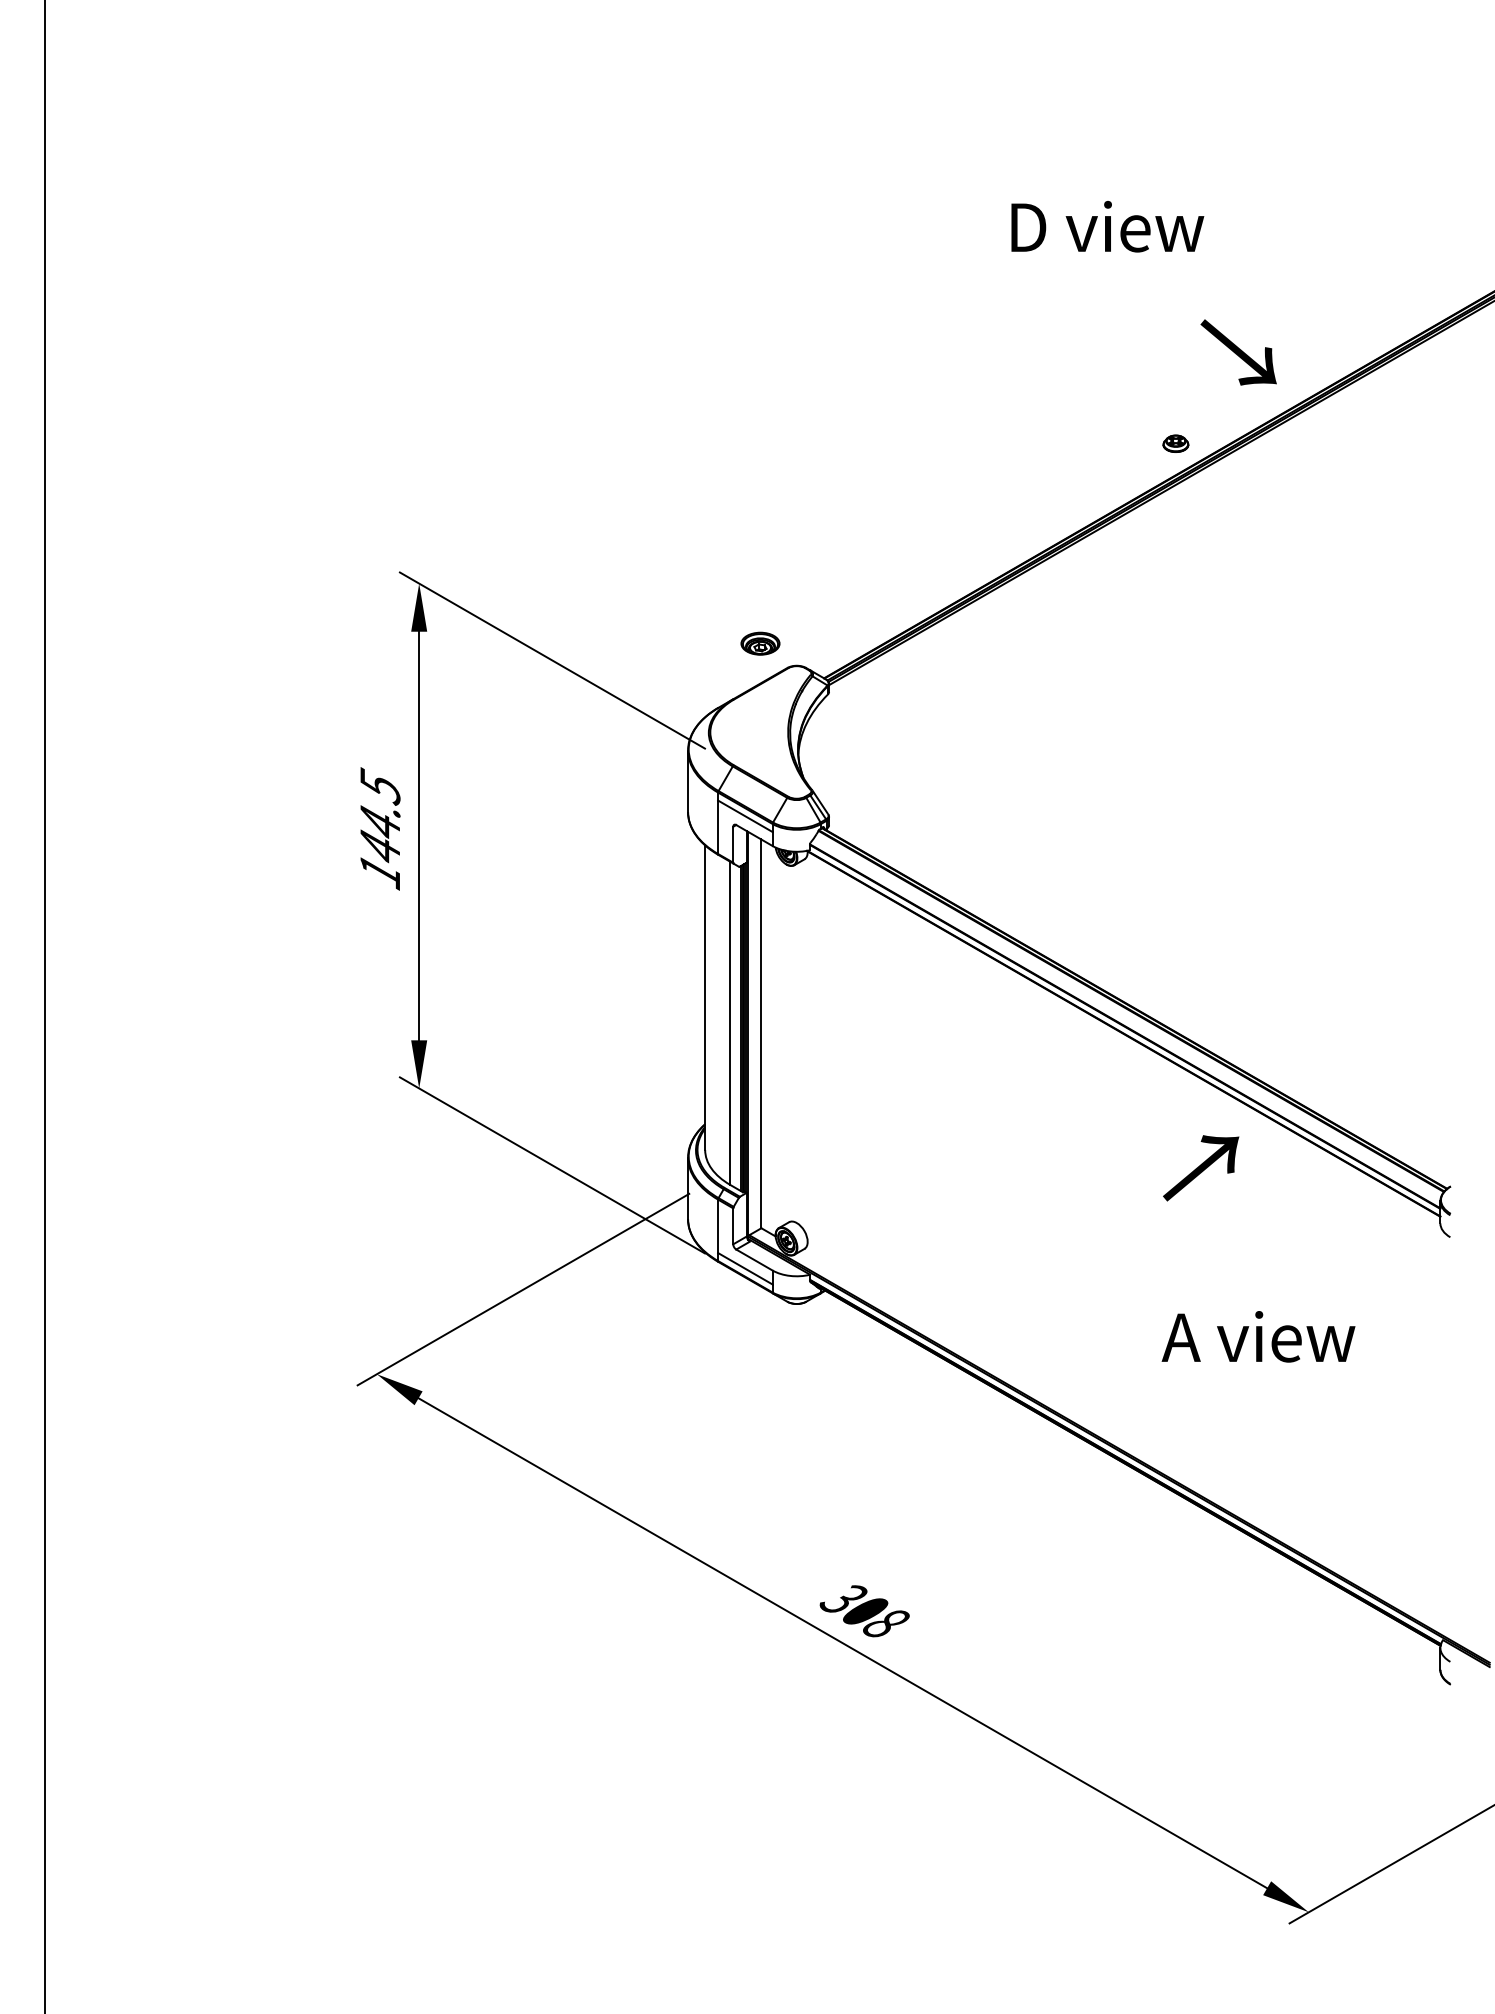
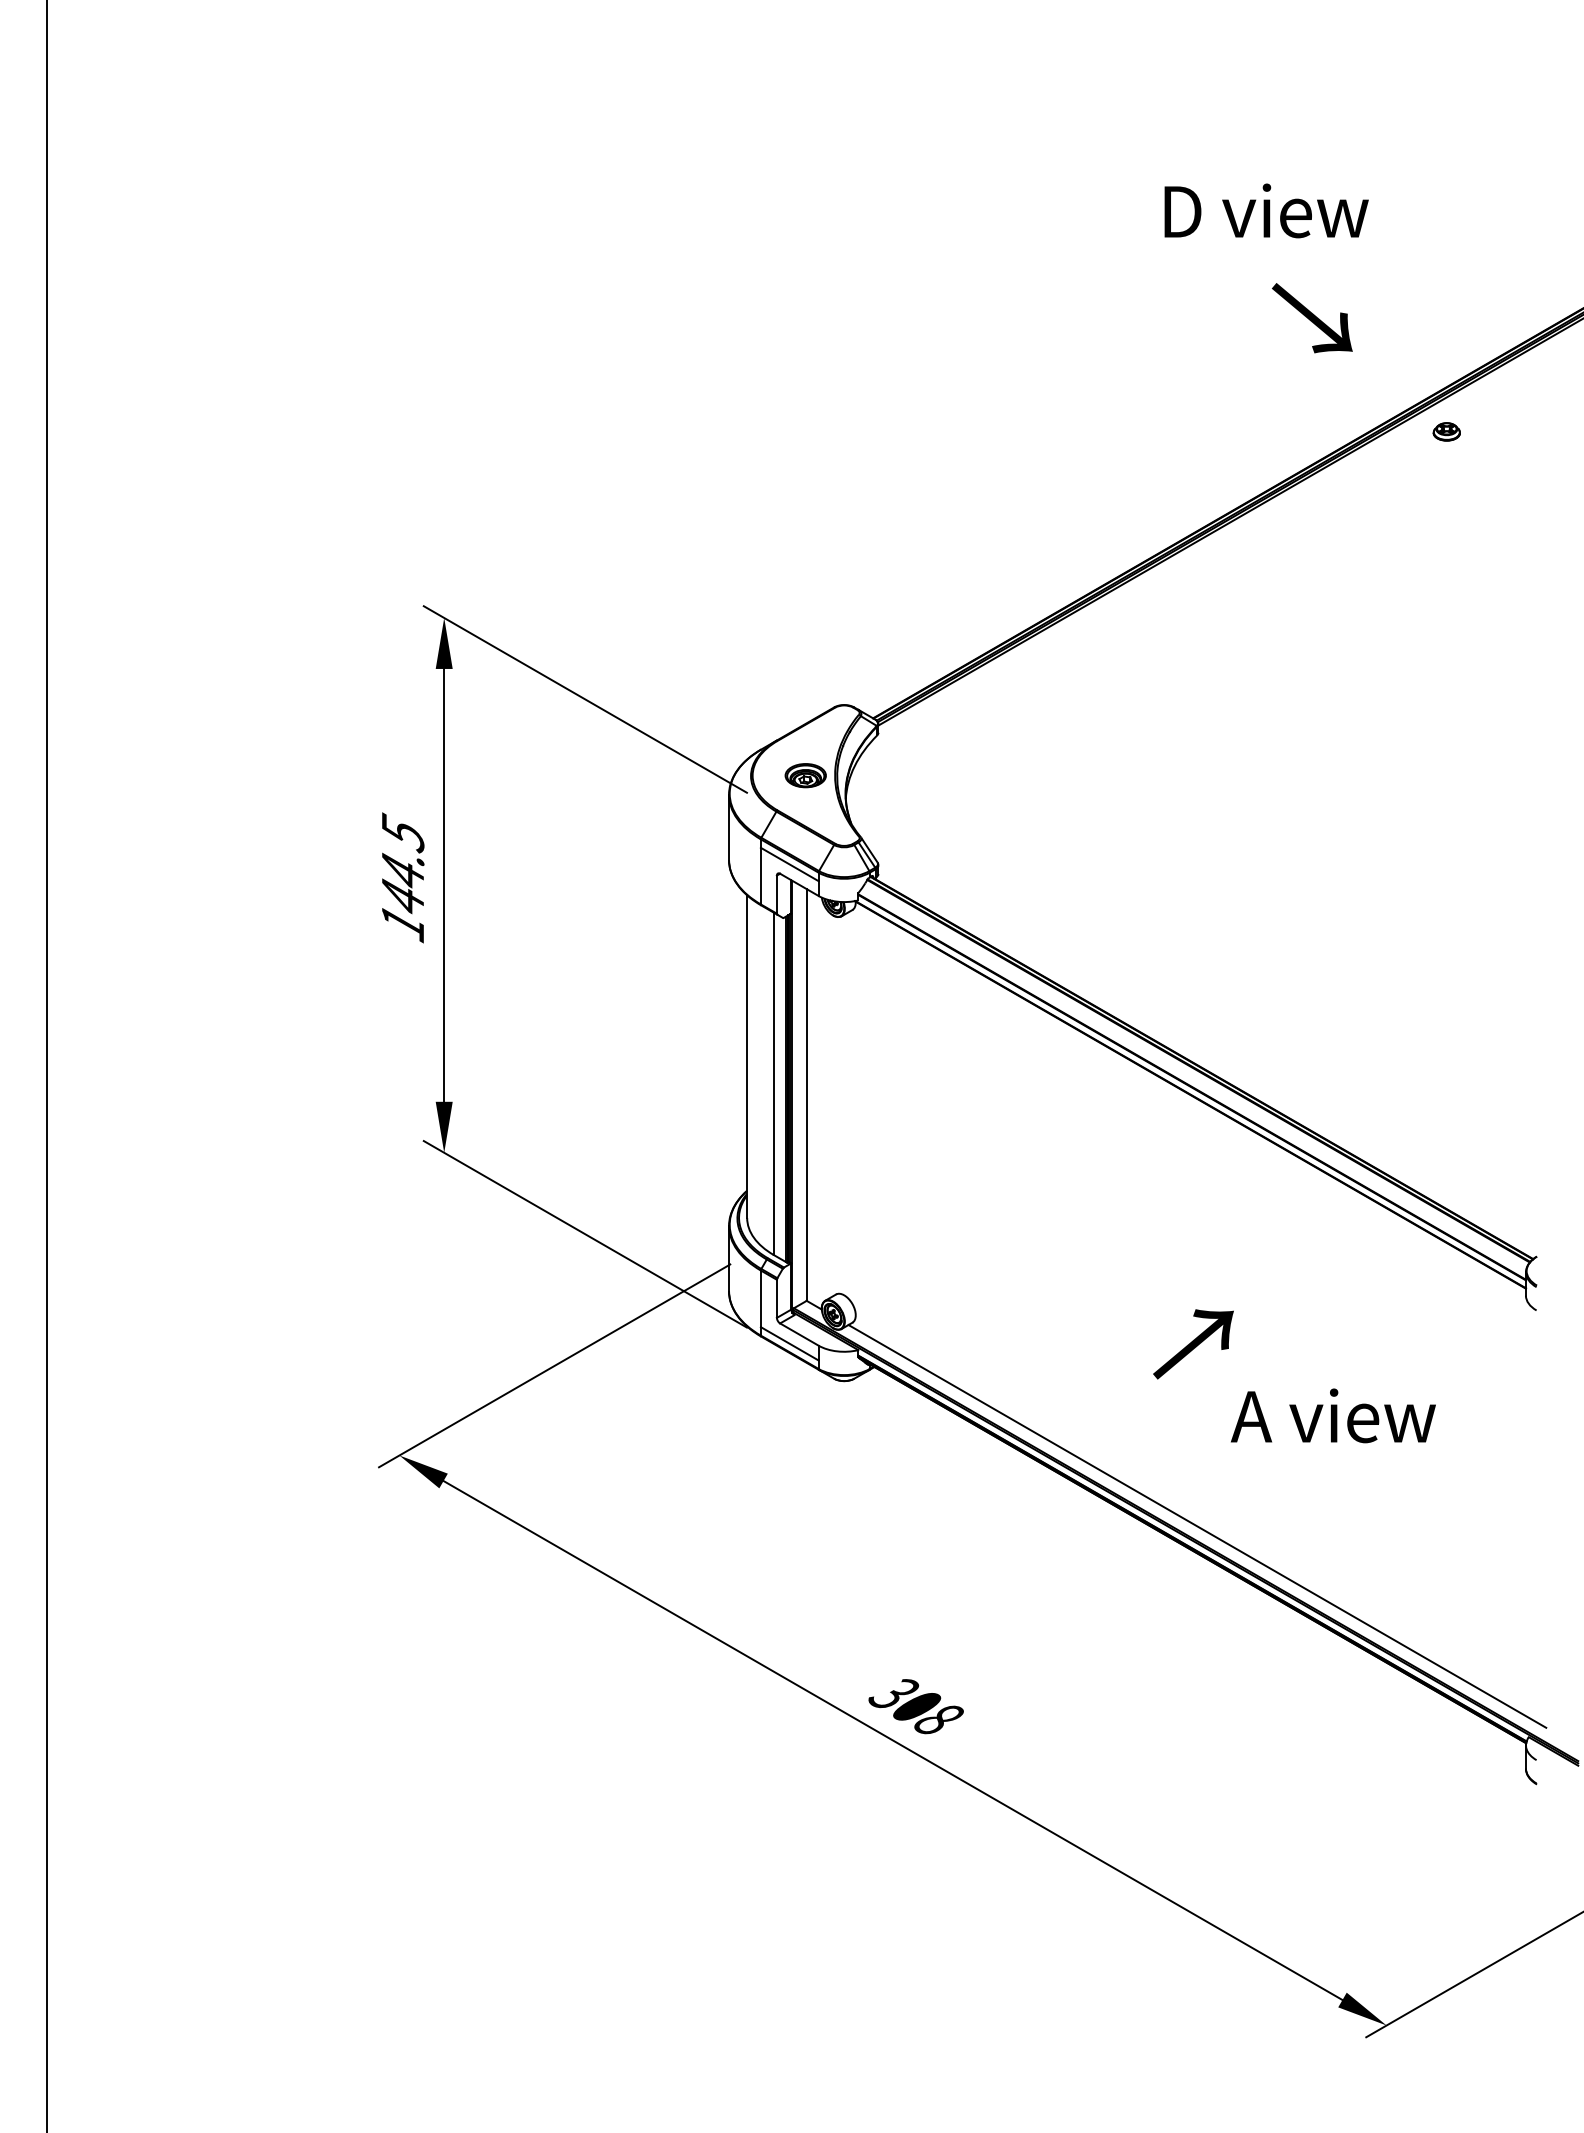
text: (1107, 226) -> (1266, 210), moved
text: (1238, 352) -> (1312, 318), moved
part: (1175, 443) -> (1446, 431), moved
part: (760, 643) -> (805, 775), moved
text: (1201, 1168) -> (1193, 1344), moved
line: (1130, 1441) -> (1197, 1526), added

